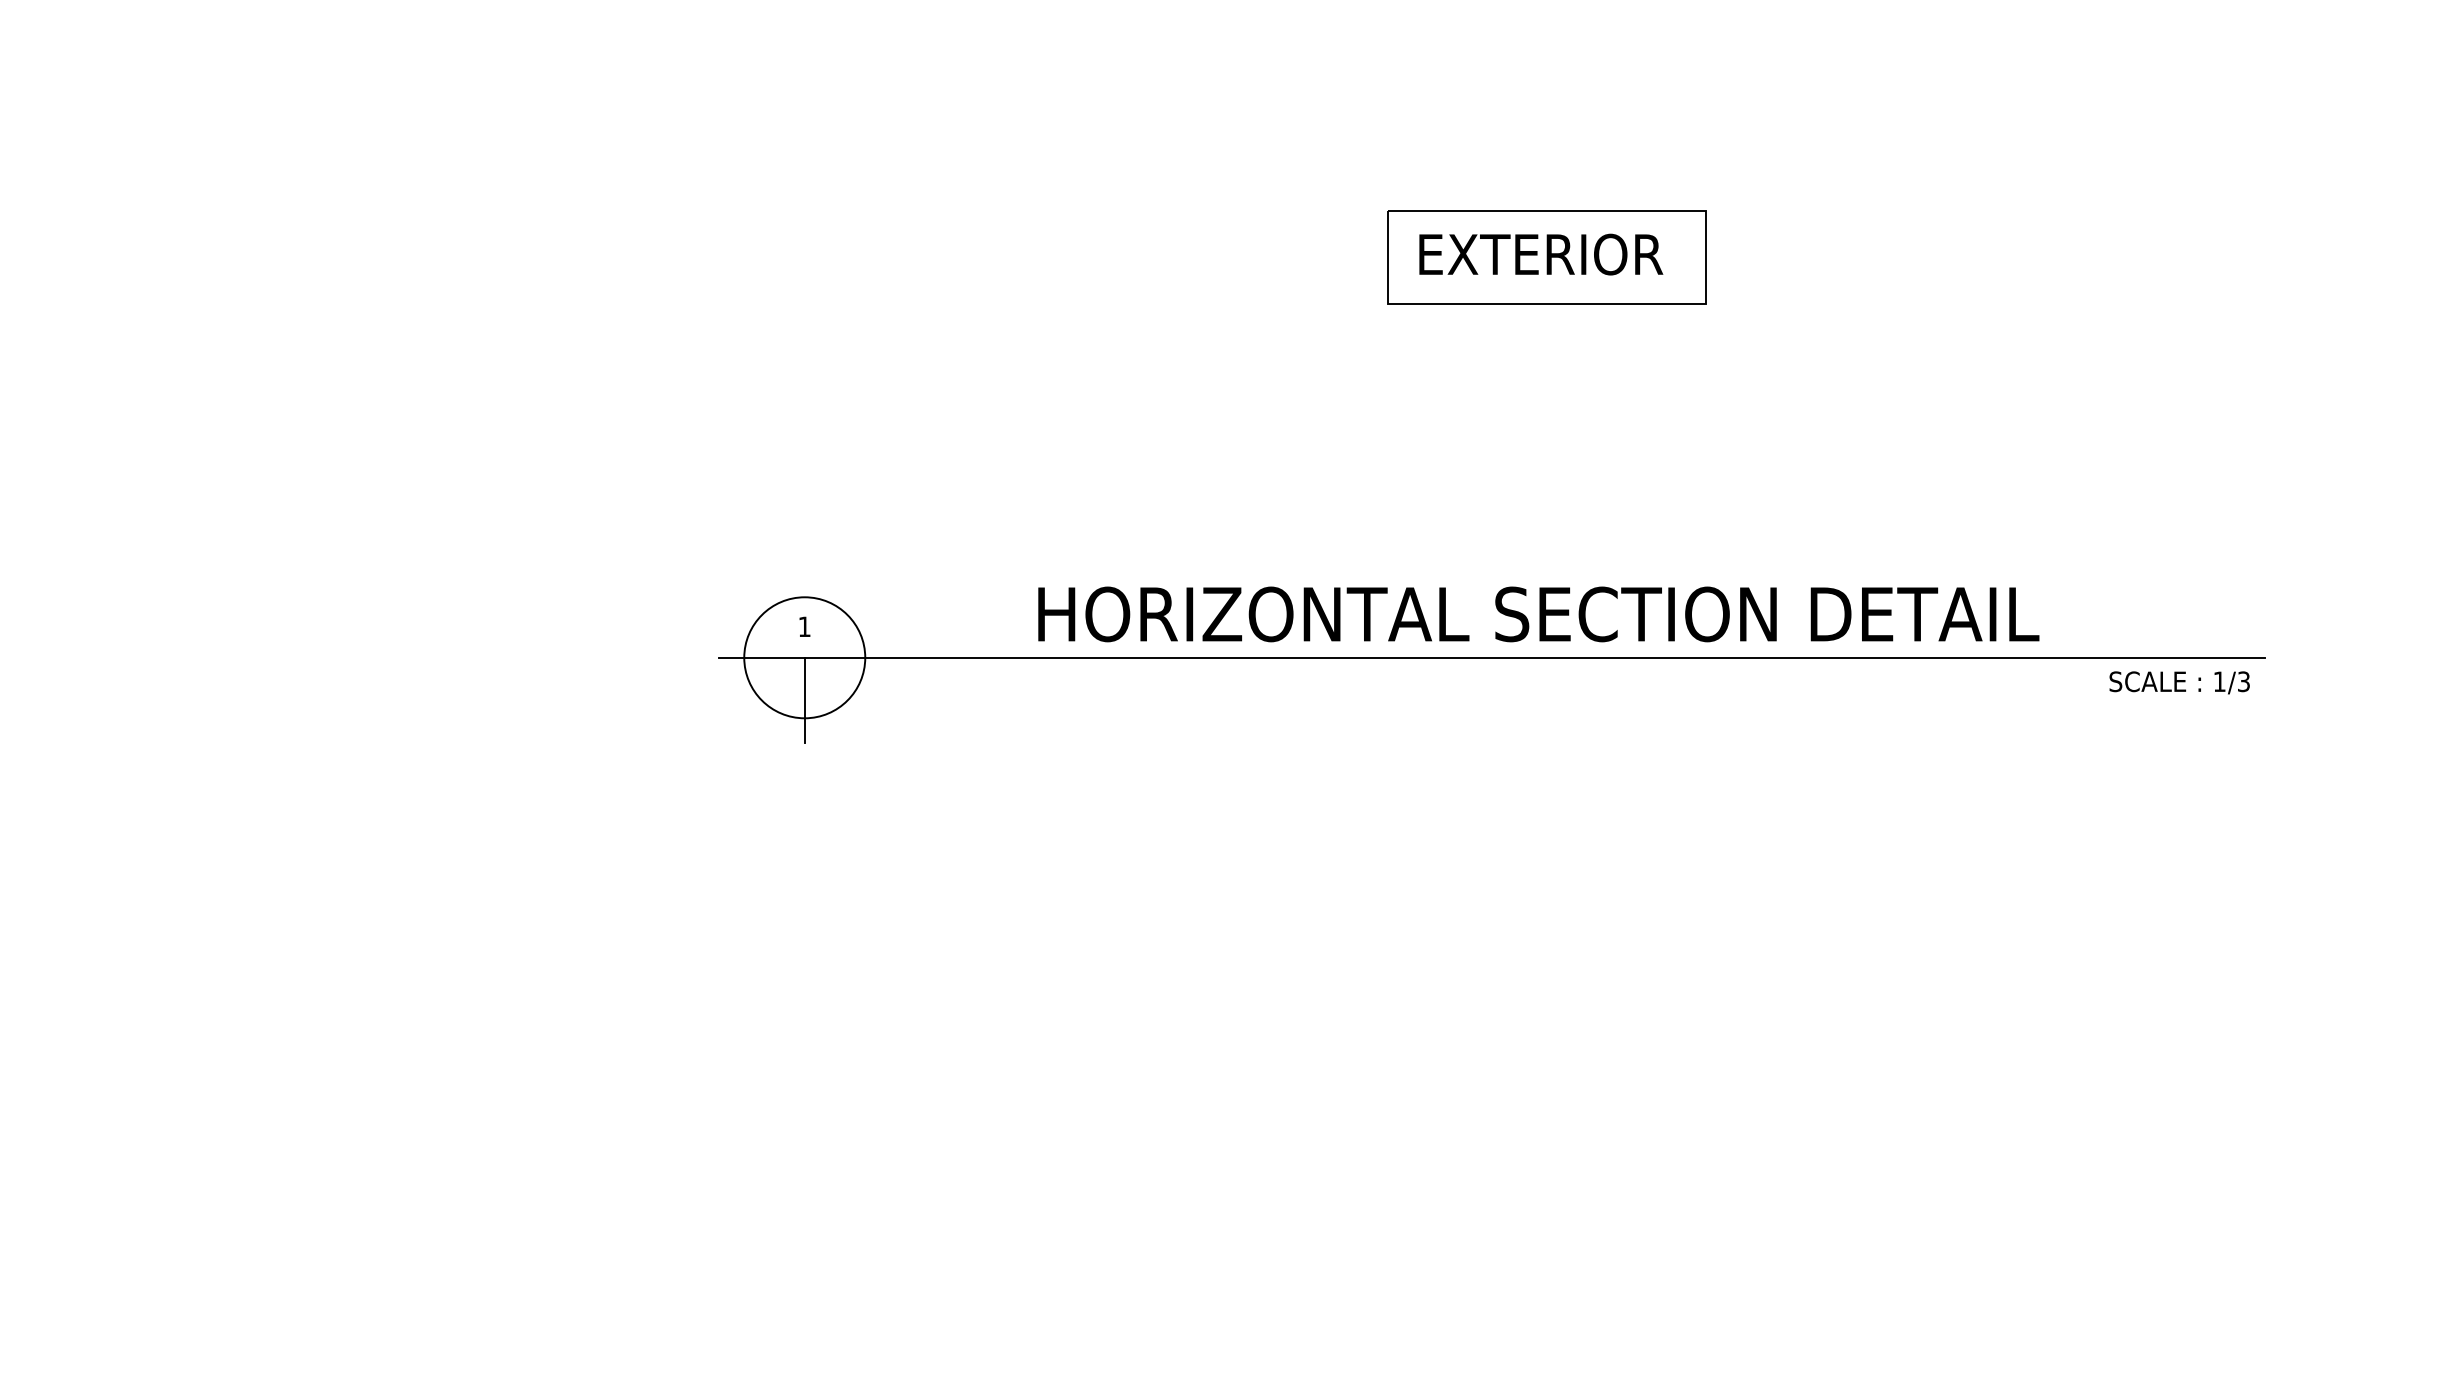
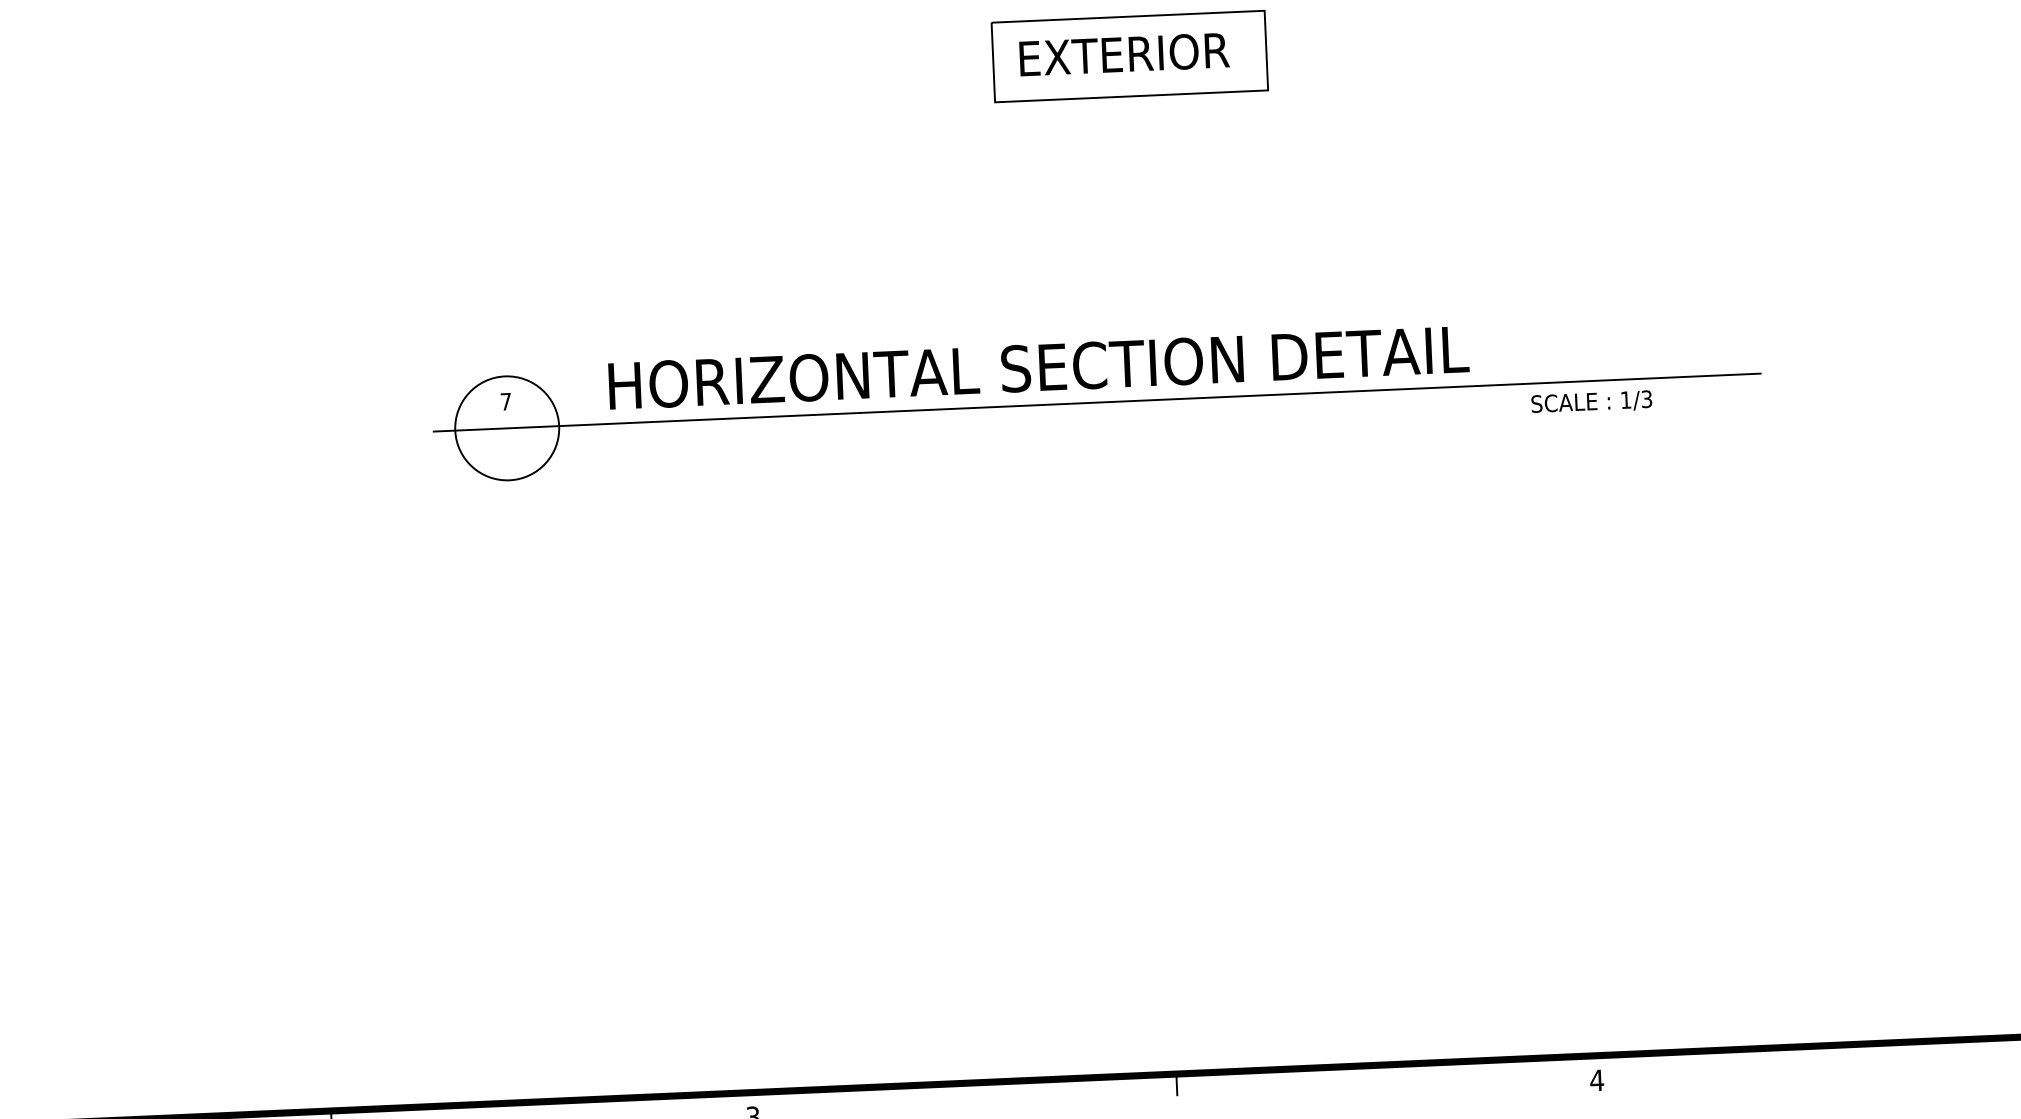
text: (1538, 614) -> (1038, 367), moved
text: (804, 626) -> (505, 401), 1 -> 7
text: (2179, 682) -> (1591, 402), moved
line: (804, 700) -> (508, 465), removed

